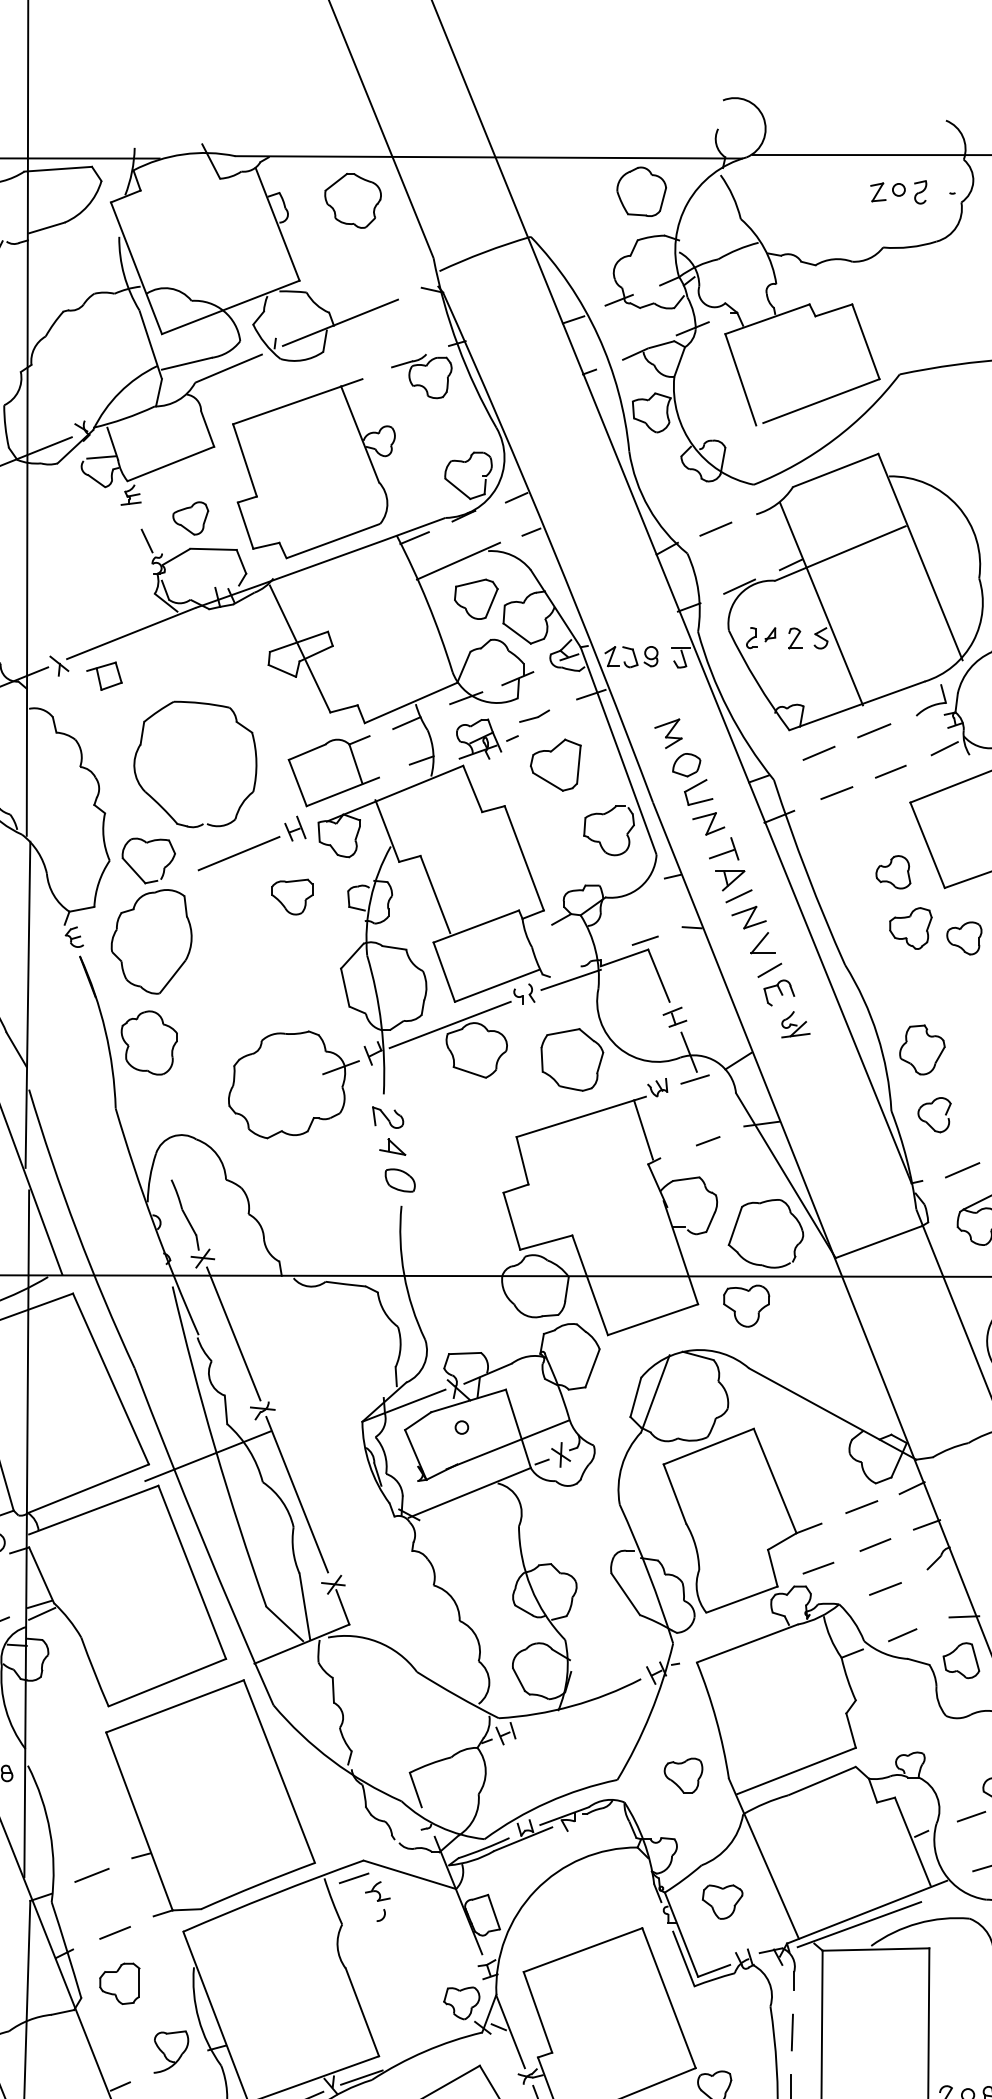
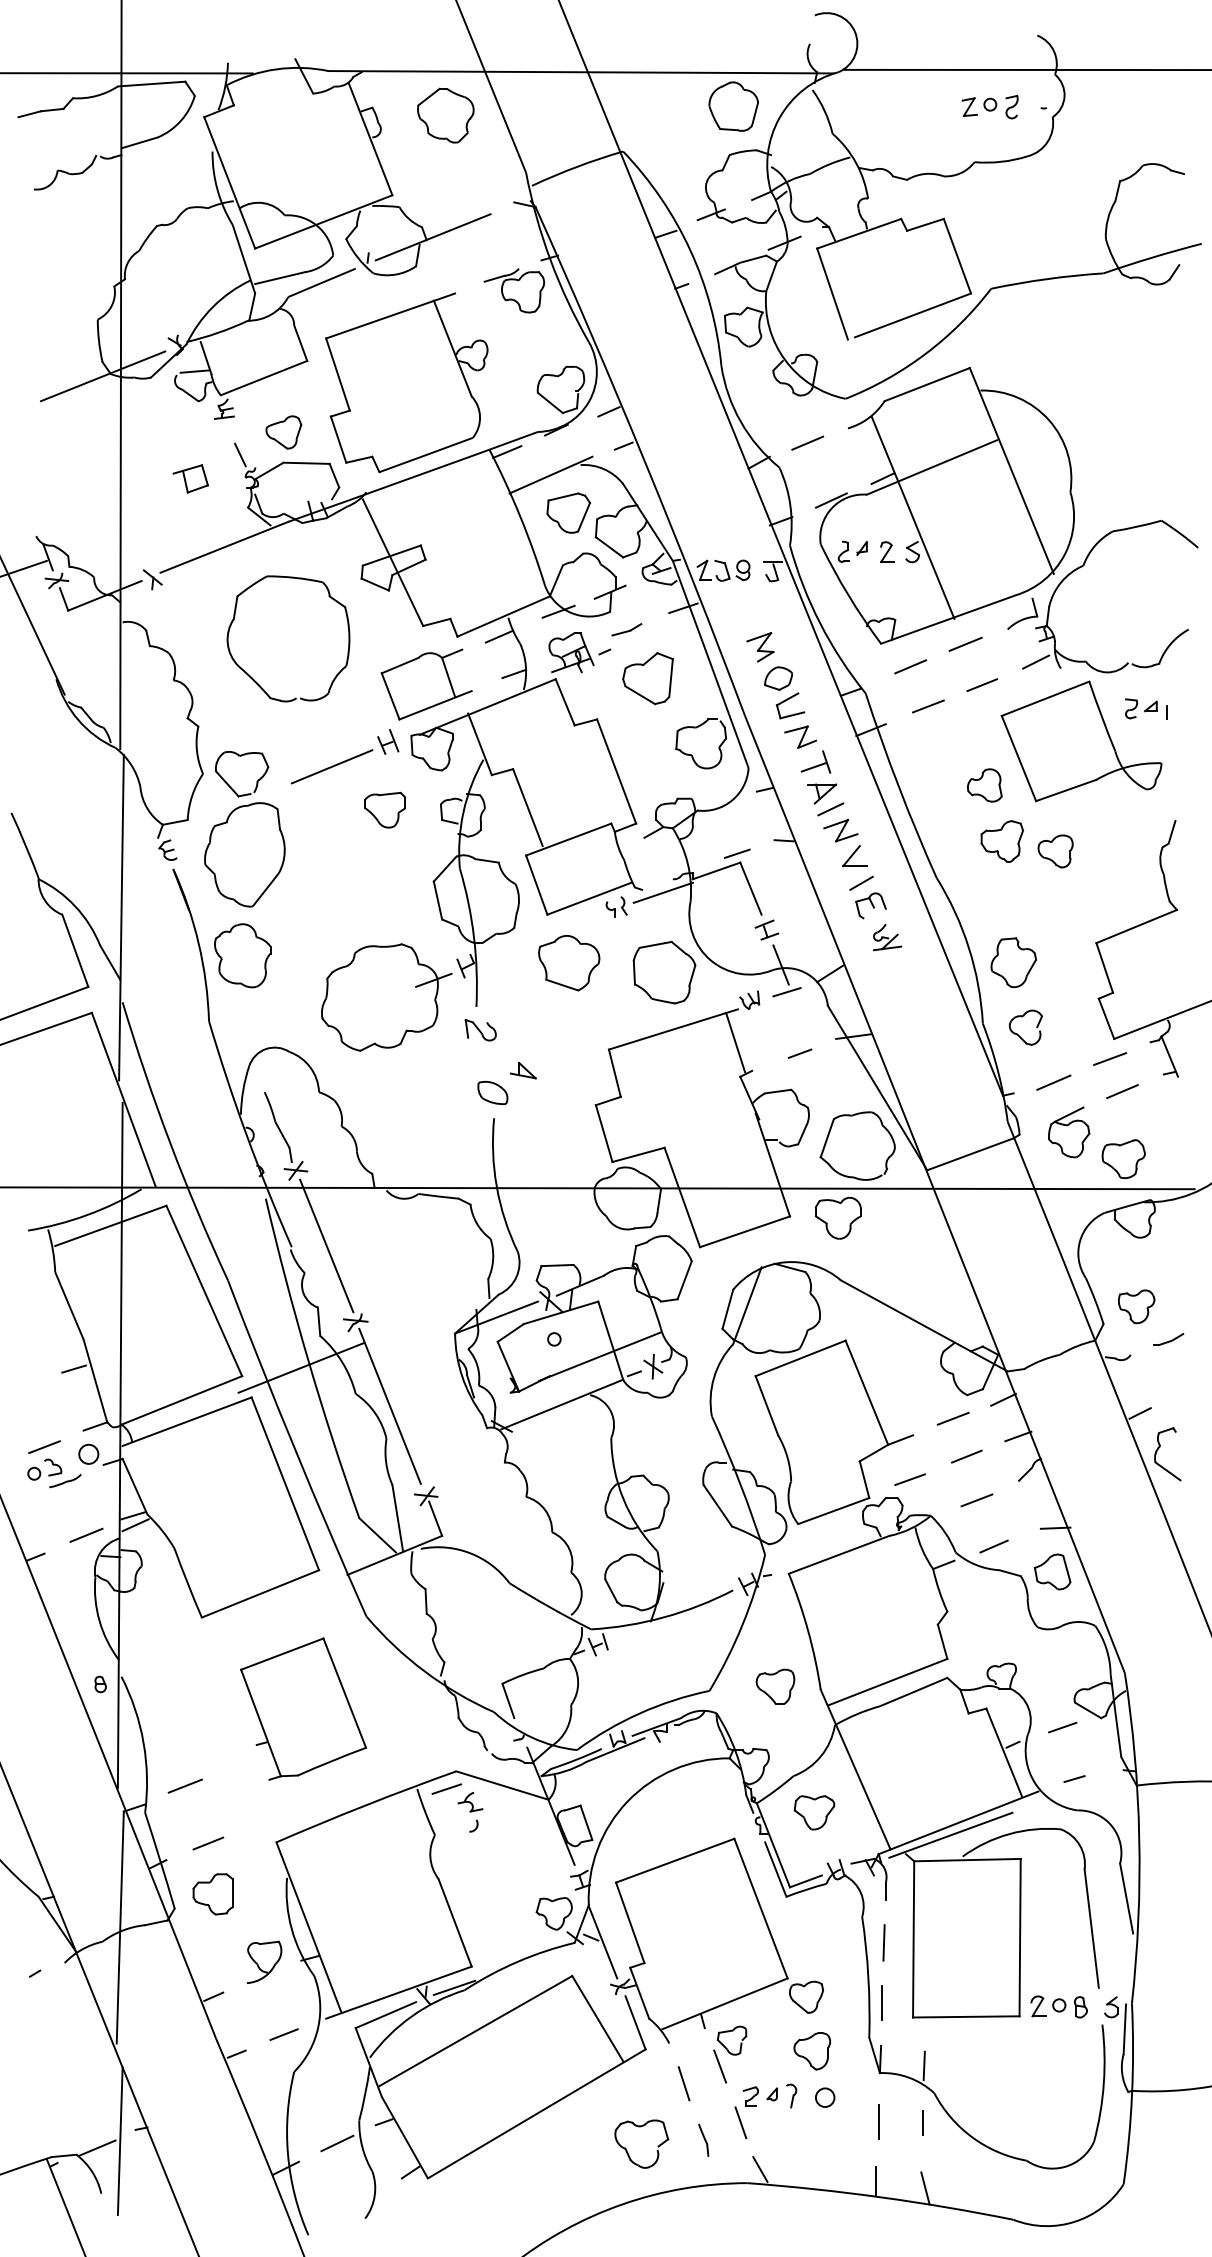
part: (104, 675) -> (190, 478), moved
part: (157, 801) -> (250, 675), moved
line: (450, 1024) -> (542, 937), removed
part: (392, 1146) -> (523, 1070), moved
part: (210, 1797) -> (303, 1708), size x0.6

